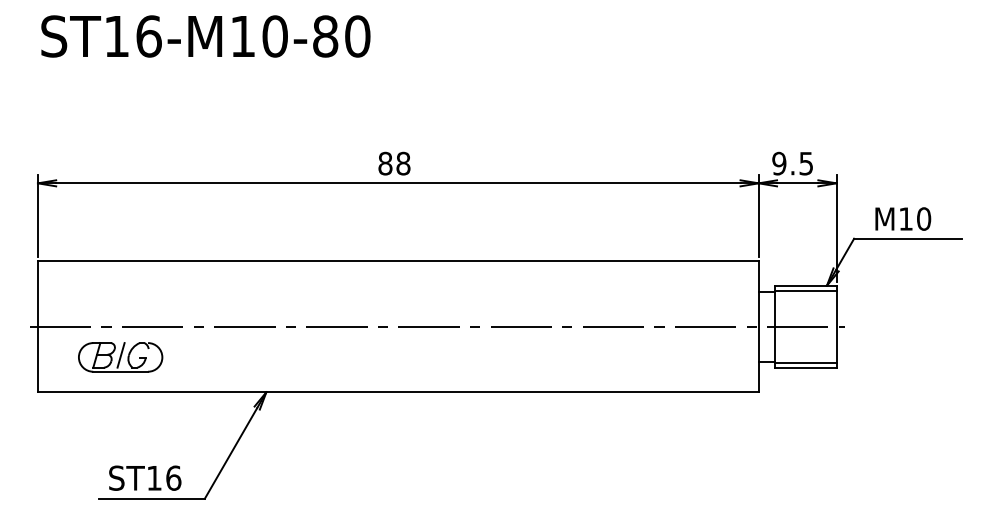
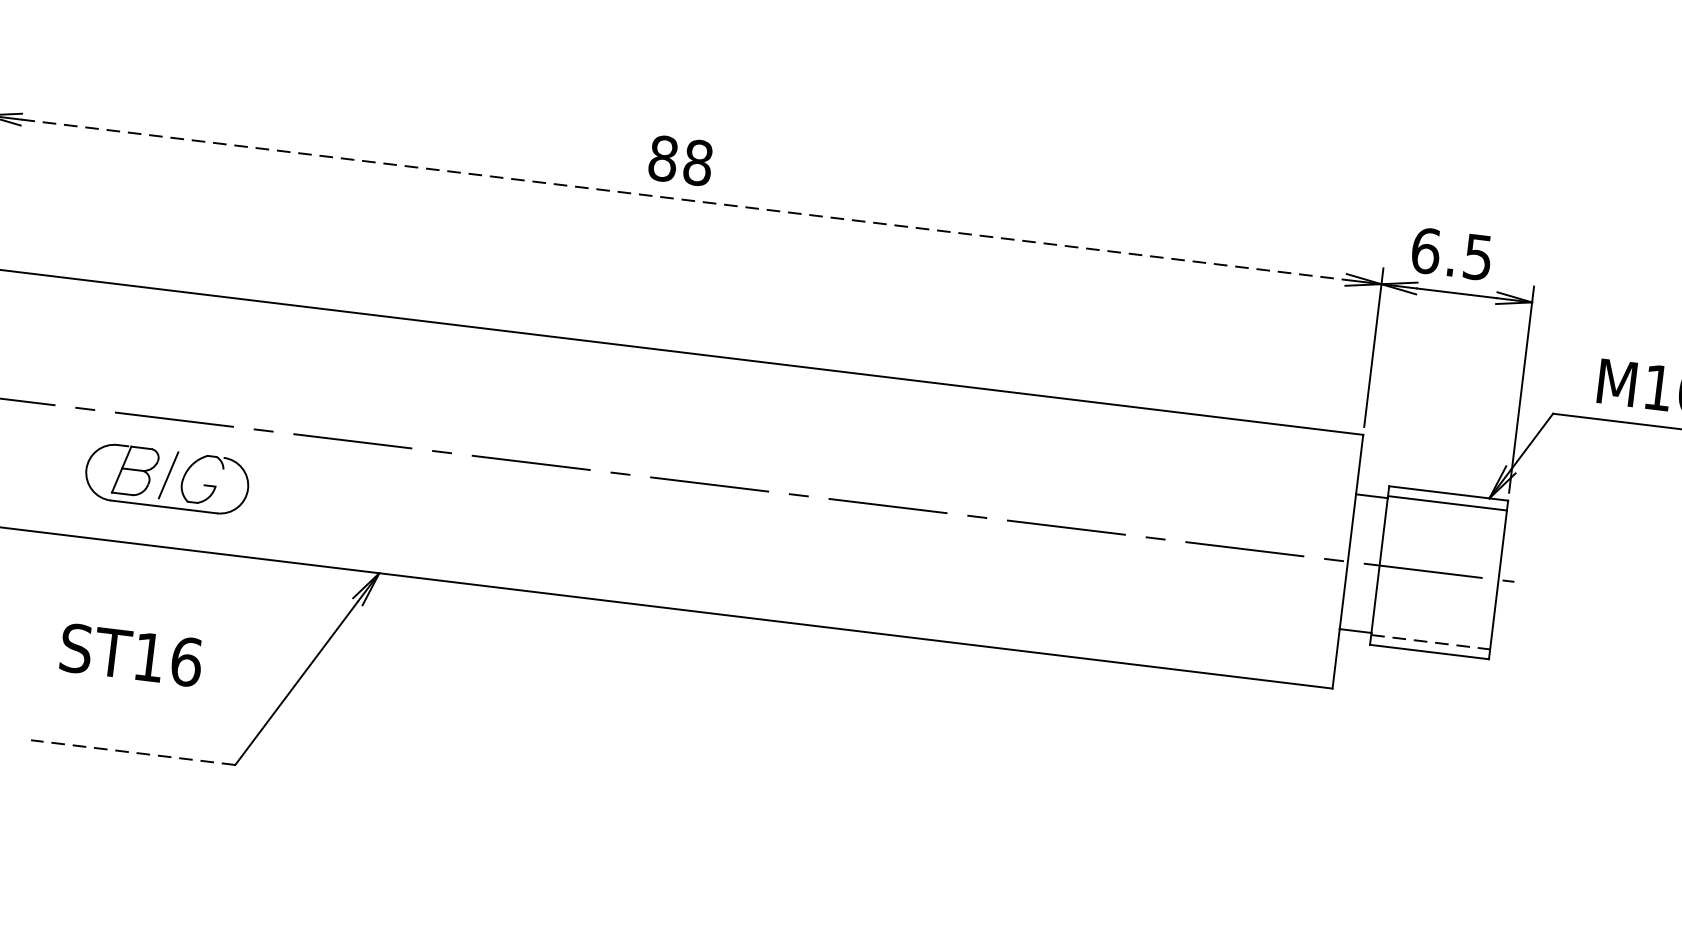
text: (779, 163) -> (1426, 250), 9.5 -> 6.5
line: (398, 183) -> (683, 200), solid -> dashed
part: (120, 357) -> (166, 479), moved
line: (805, 362) -> (1429, 641), solid -> dashed
text: (145, 477) -> (132, 653), moved
line: (152, 498) -> (133, 752), solid -> dashed

